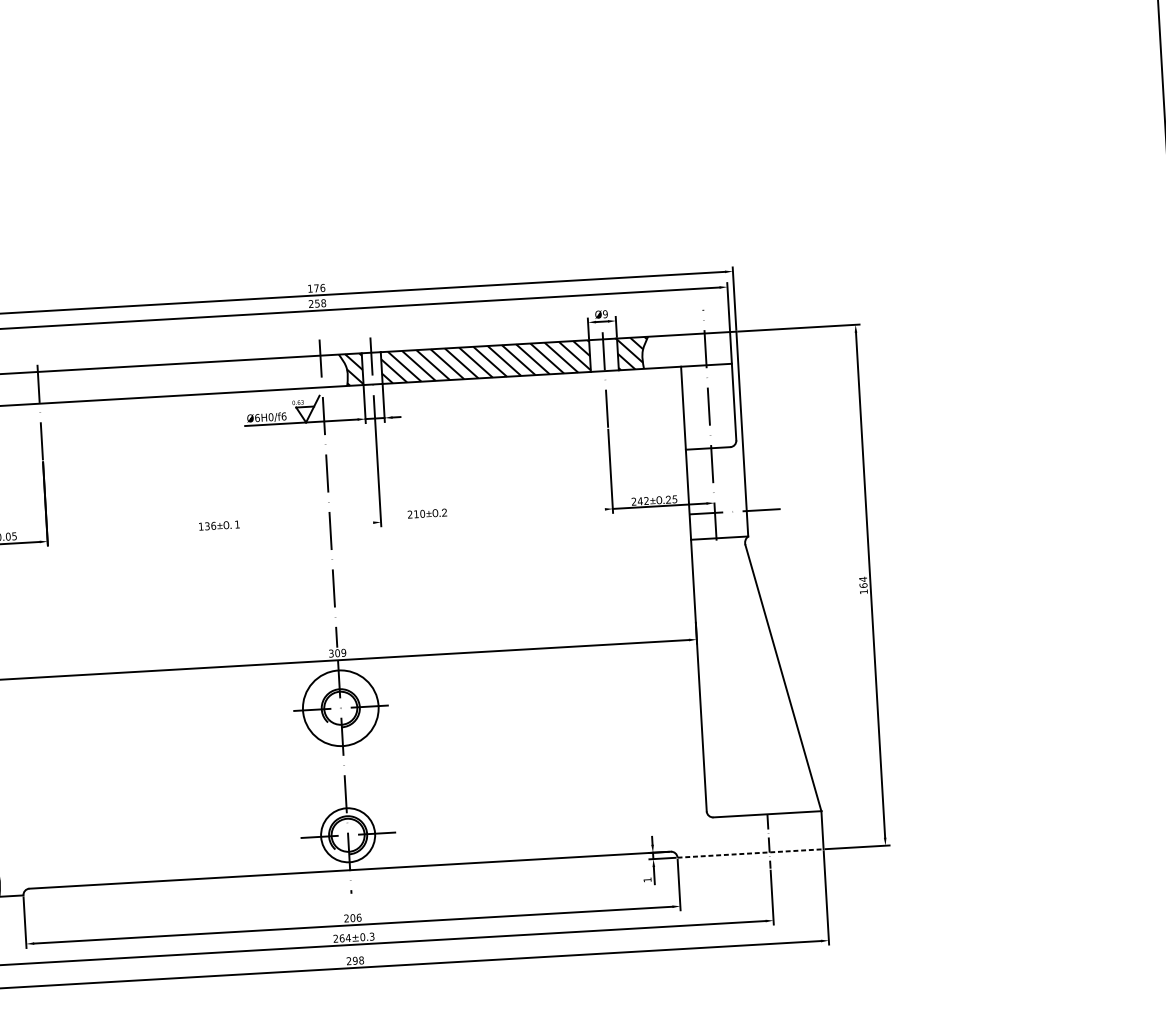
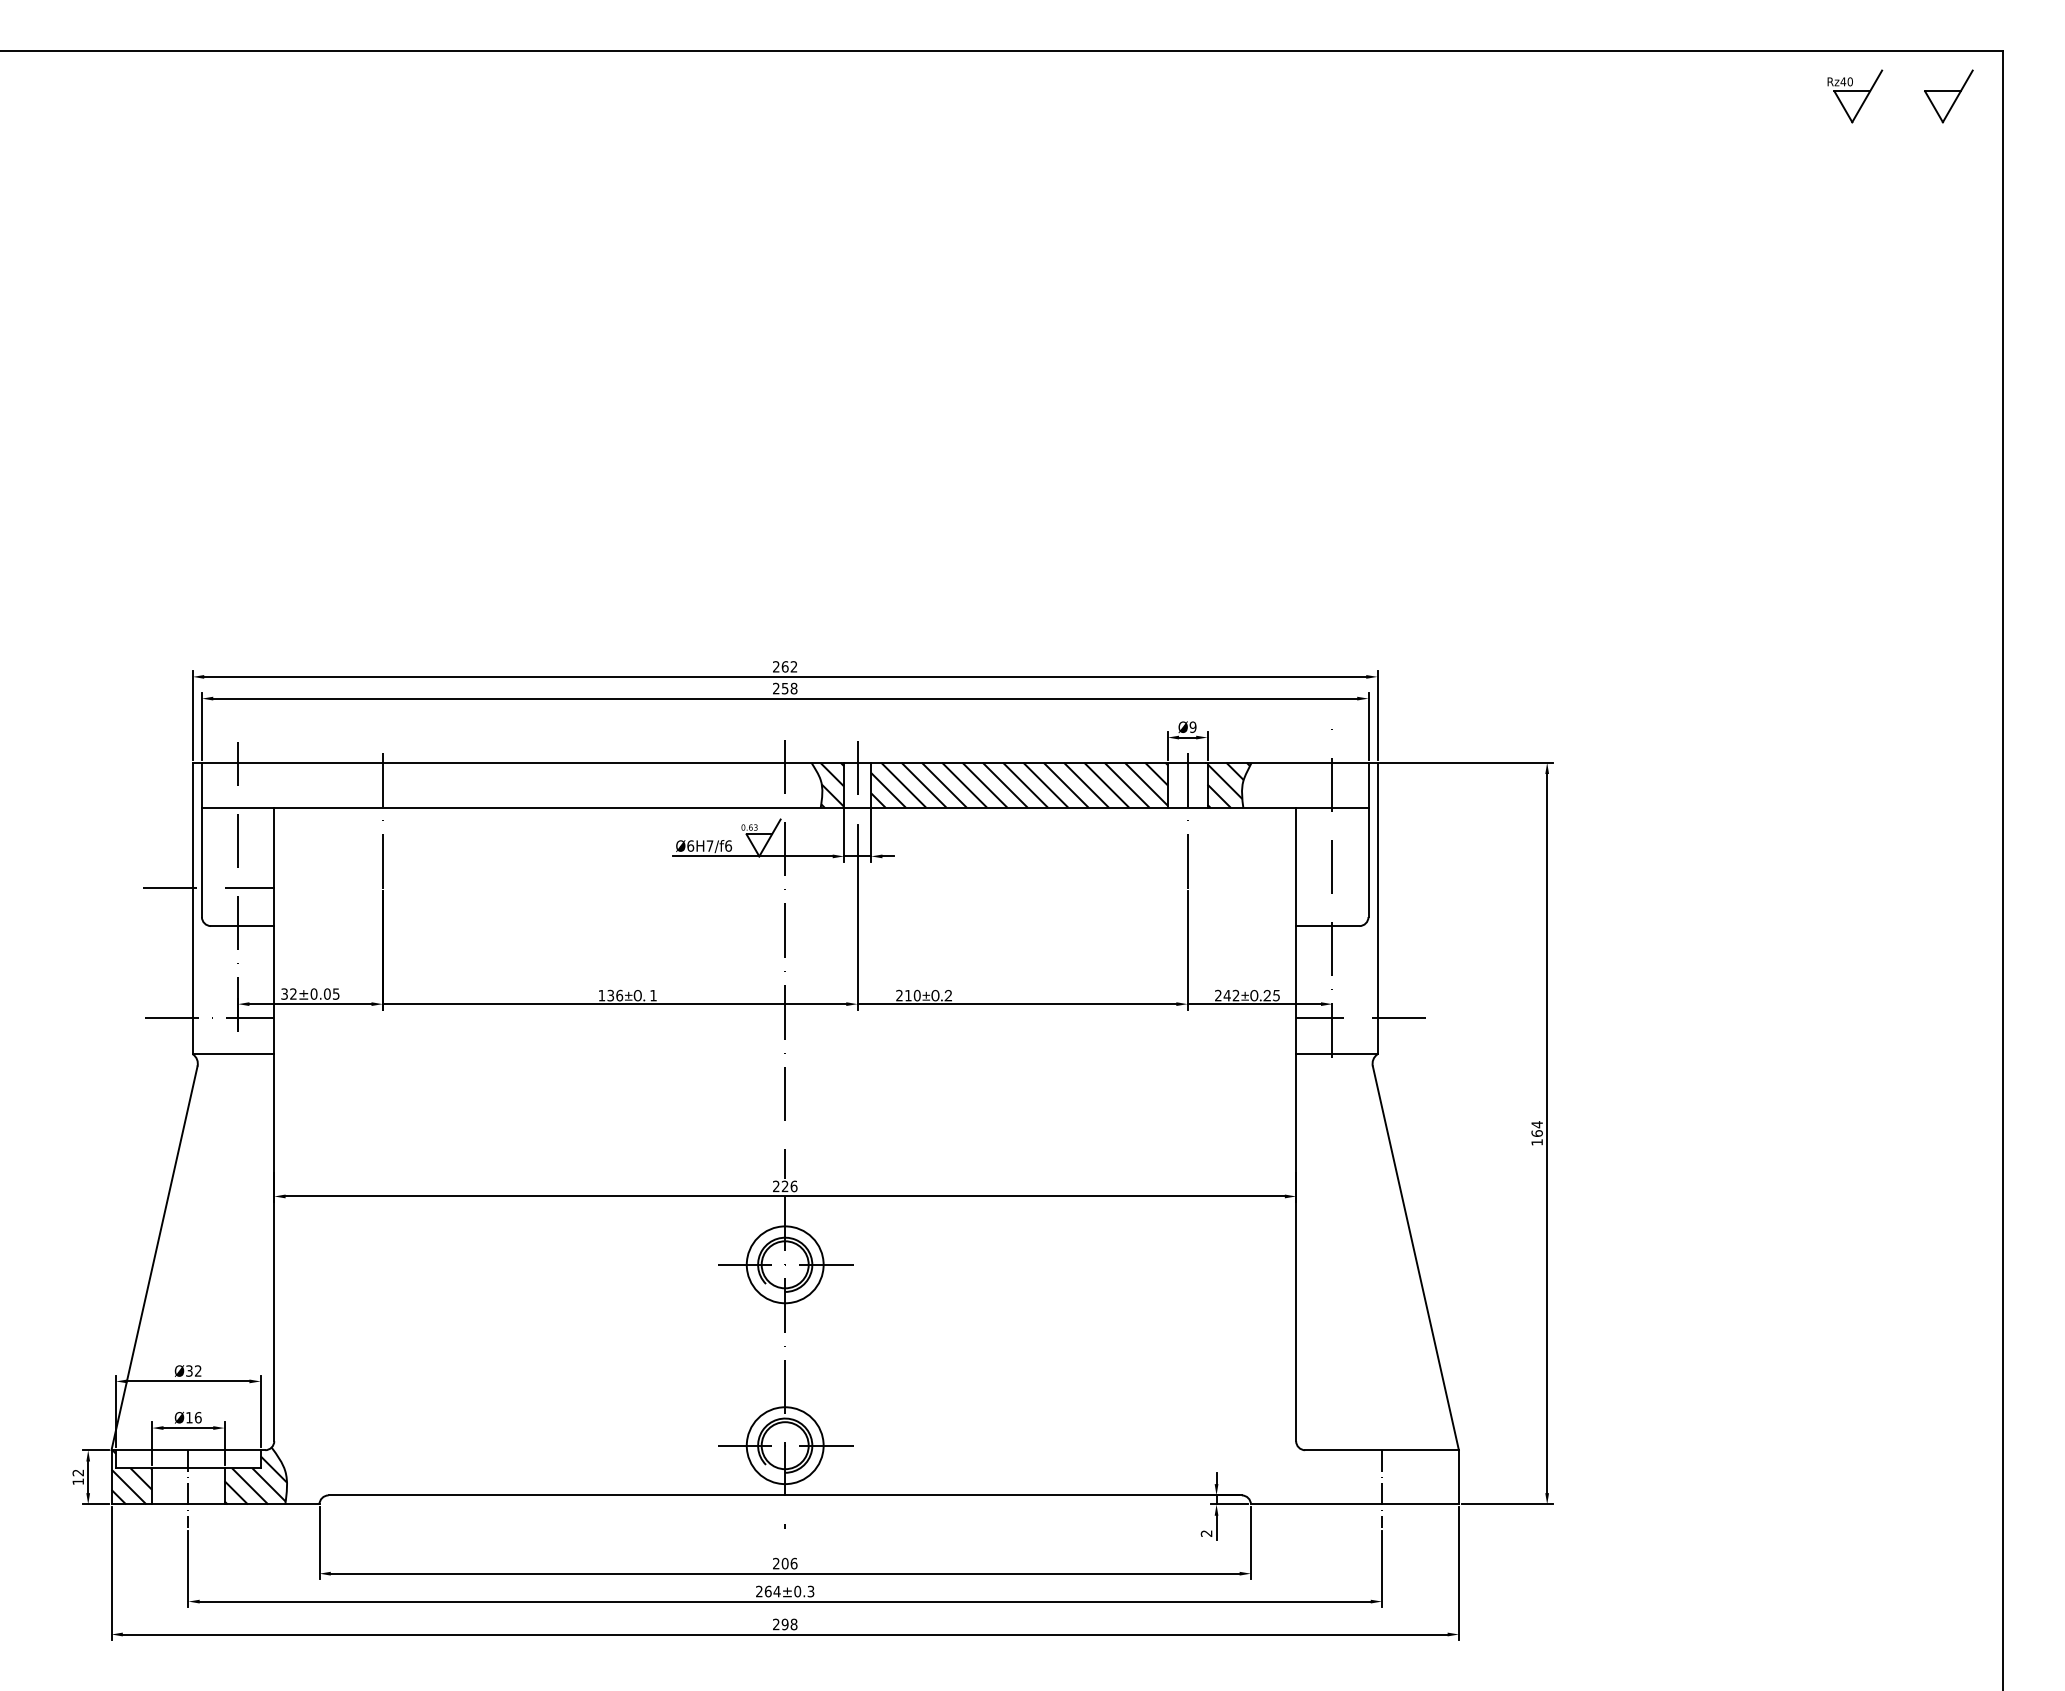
text: (316, 288) -> (785, 666), 176 -> 262
text: (270, 416) -> (709, 845), Ø6H0/f6 -> Ø6H7/f6
line: (492, 516) -> (1016, 1004), added
line: (210, 532) -> (614, 1004), added
text: (337, 653) -> (785, 1186), 309 -> 226
circle: (340, 708) -> (784, 1264), size x0.71
line: (750, 853) -> (1354, 1504), dashed -> solid
text: (647, 879) -> (1206, 1533), 1 -> 2

